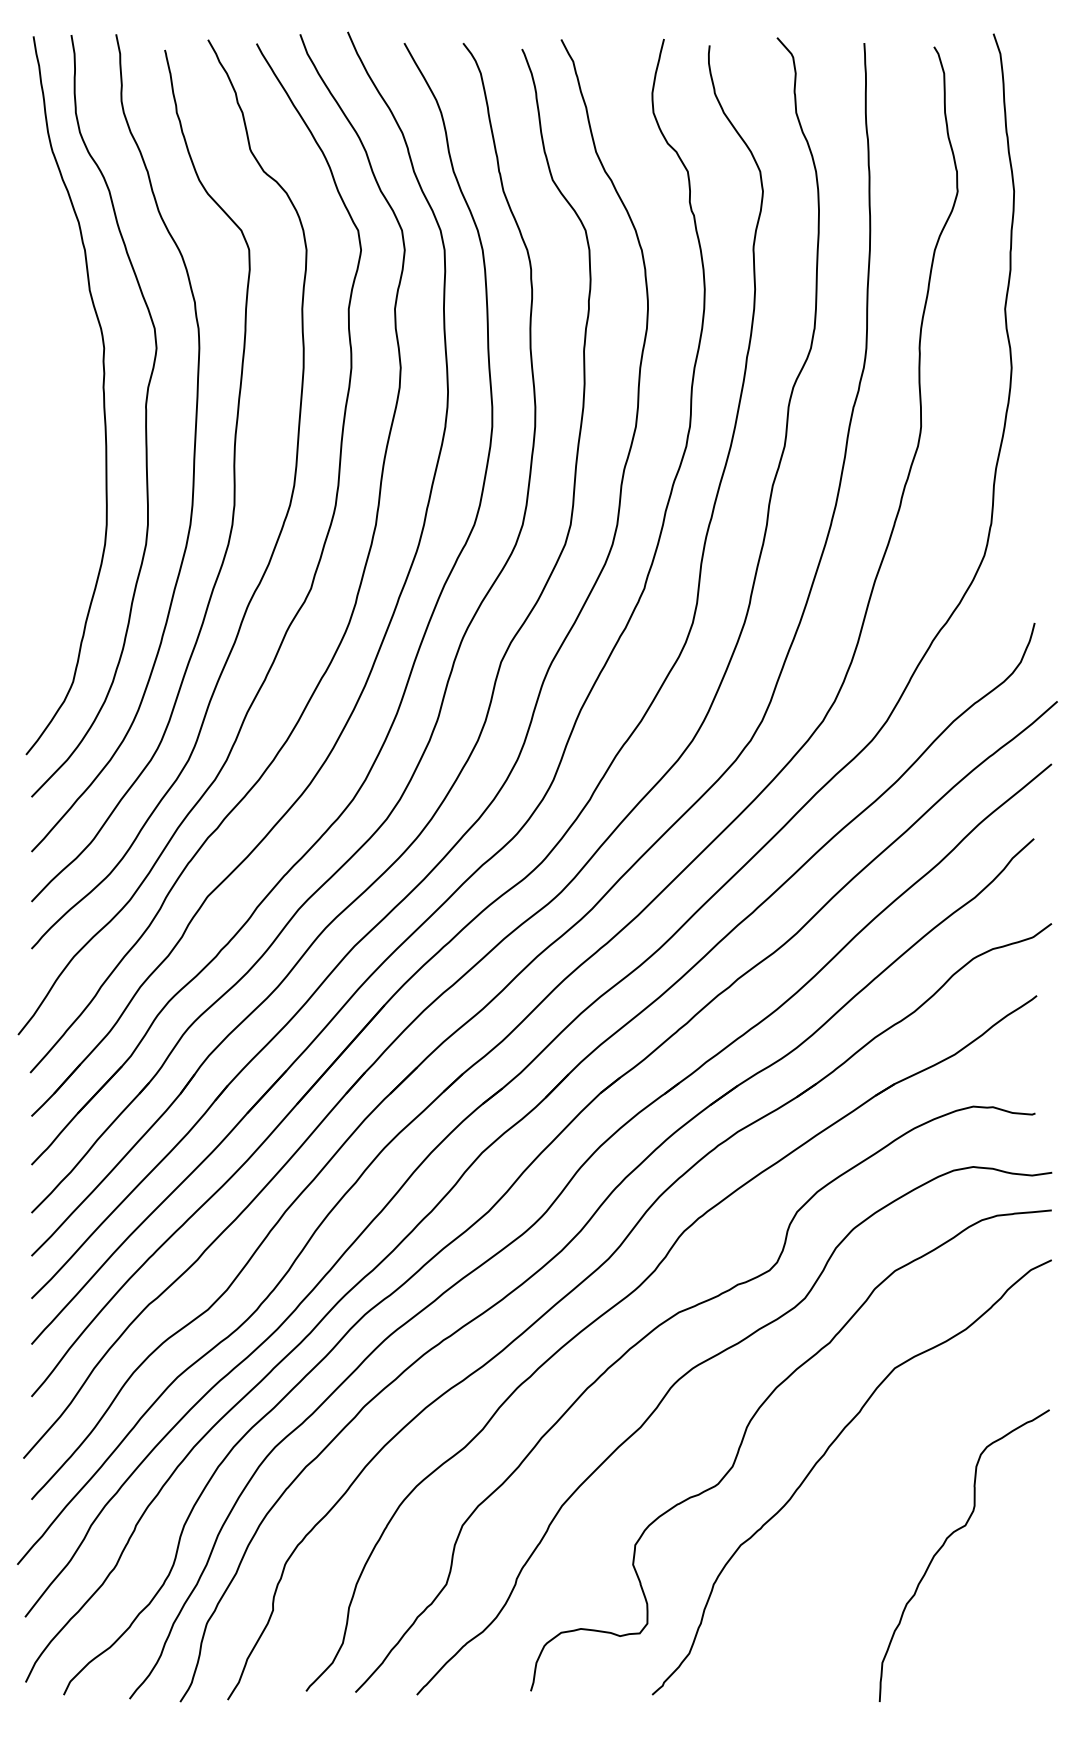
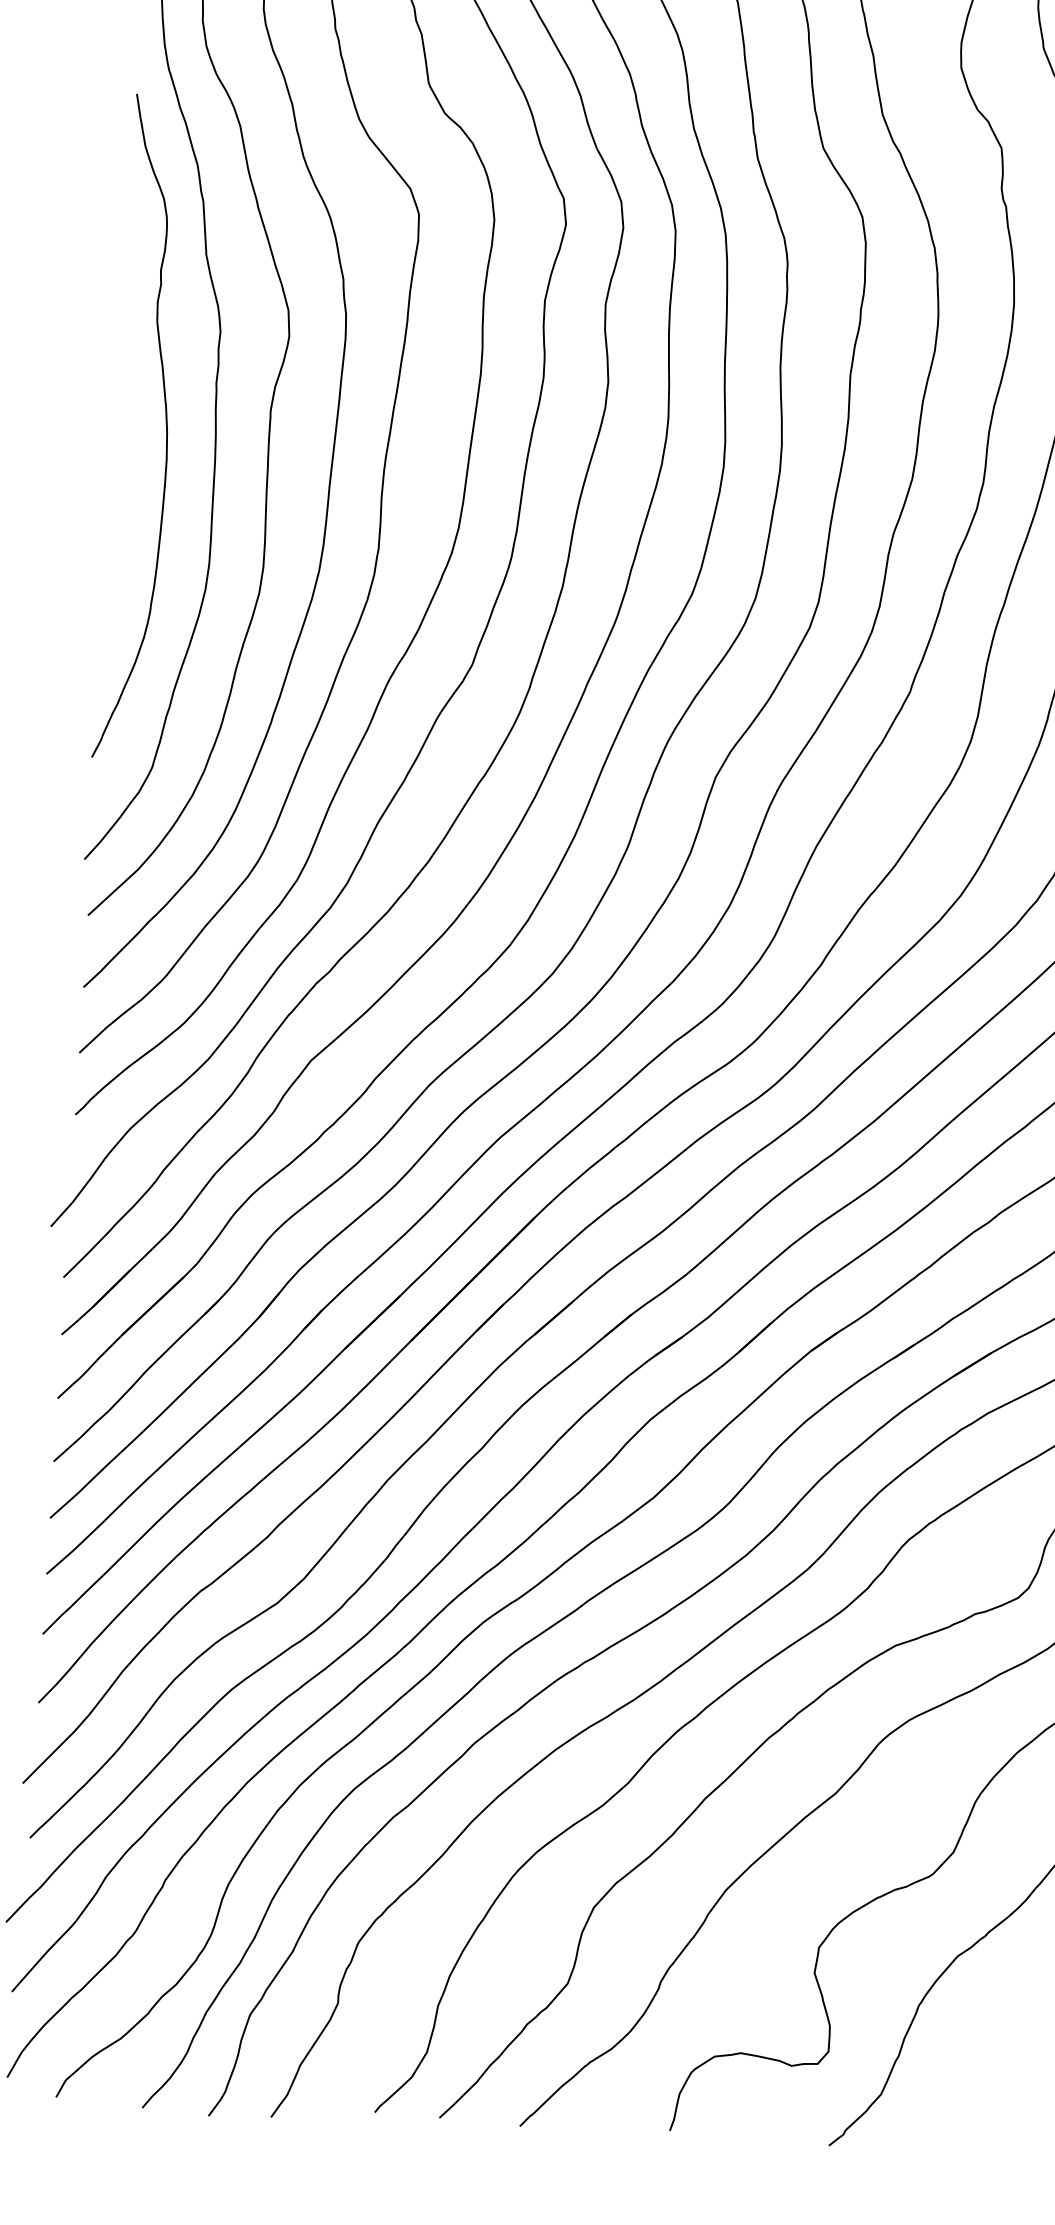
curve: (66, 419) -> (165, 422), added

